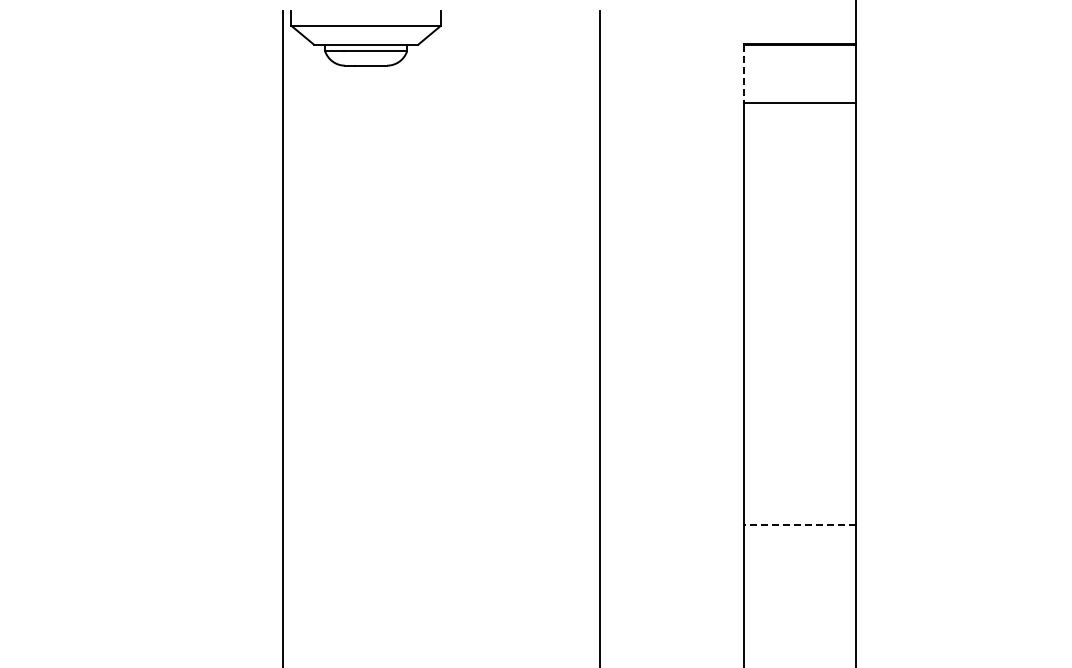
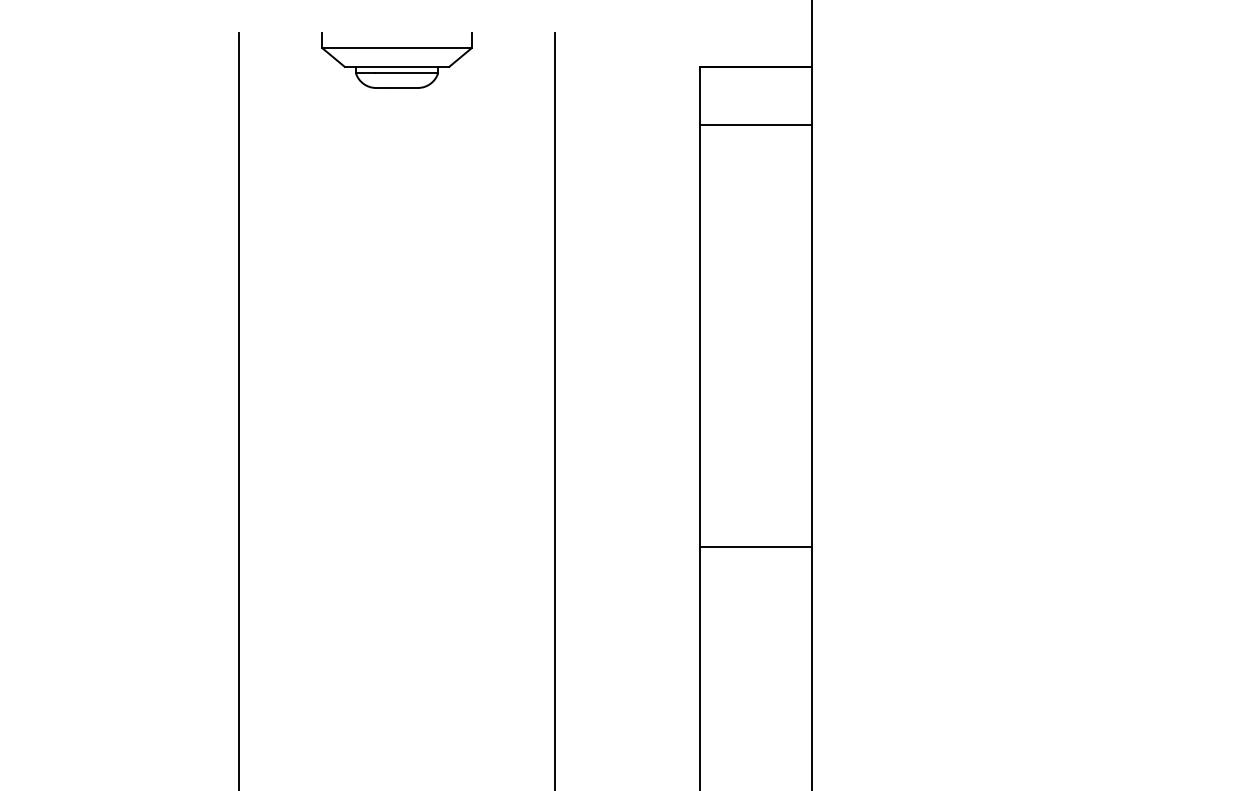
part: (365, 38) -> (396, 60), moved
line: (743, 74) -> (699, 96), dashed -> solid
line: (799, 525) -> (755, 547), dashed -> solid

